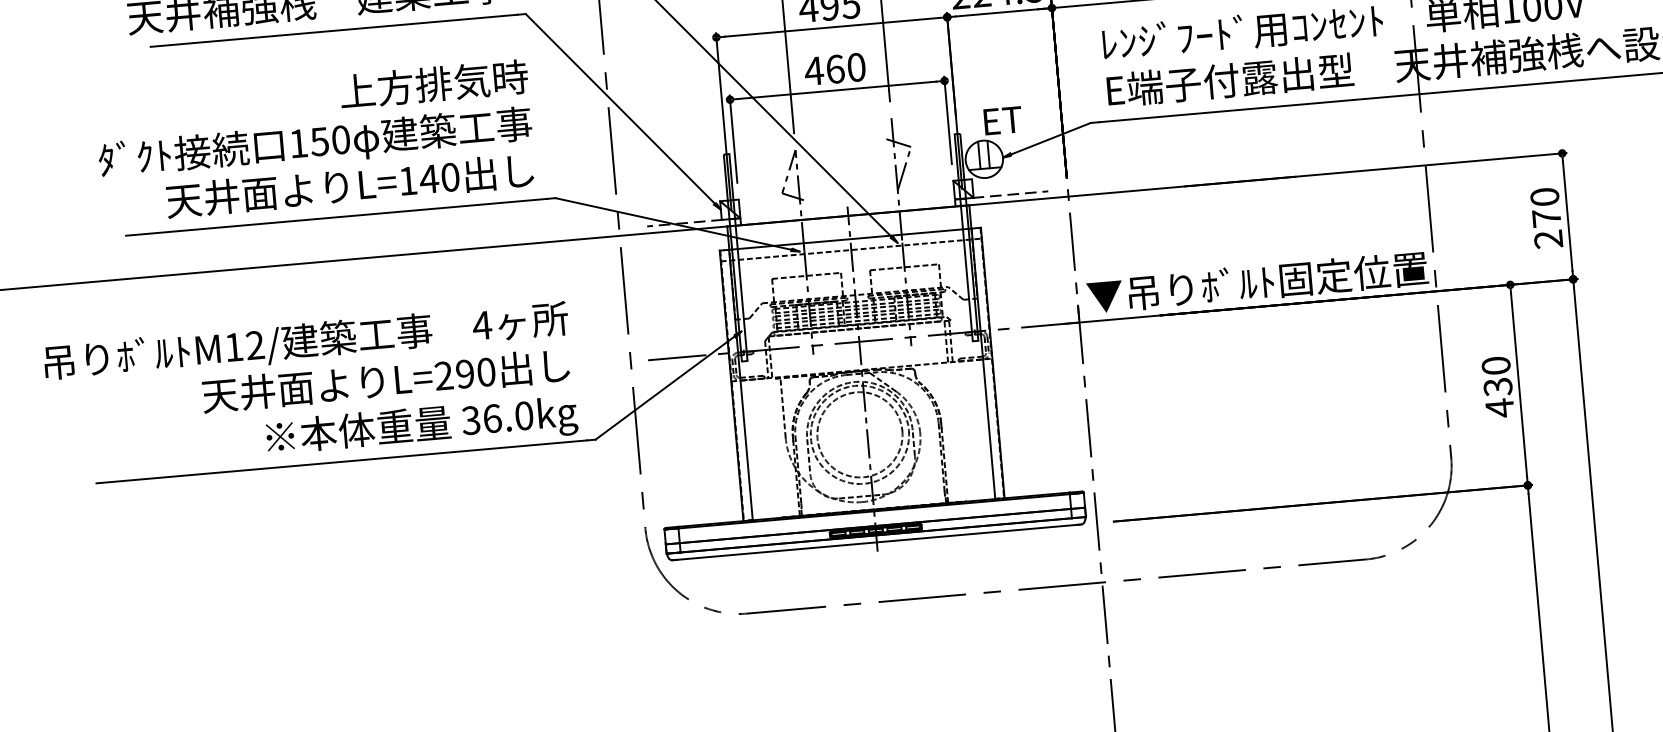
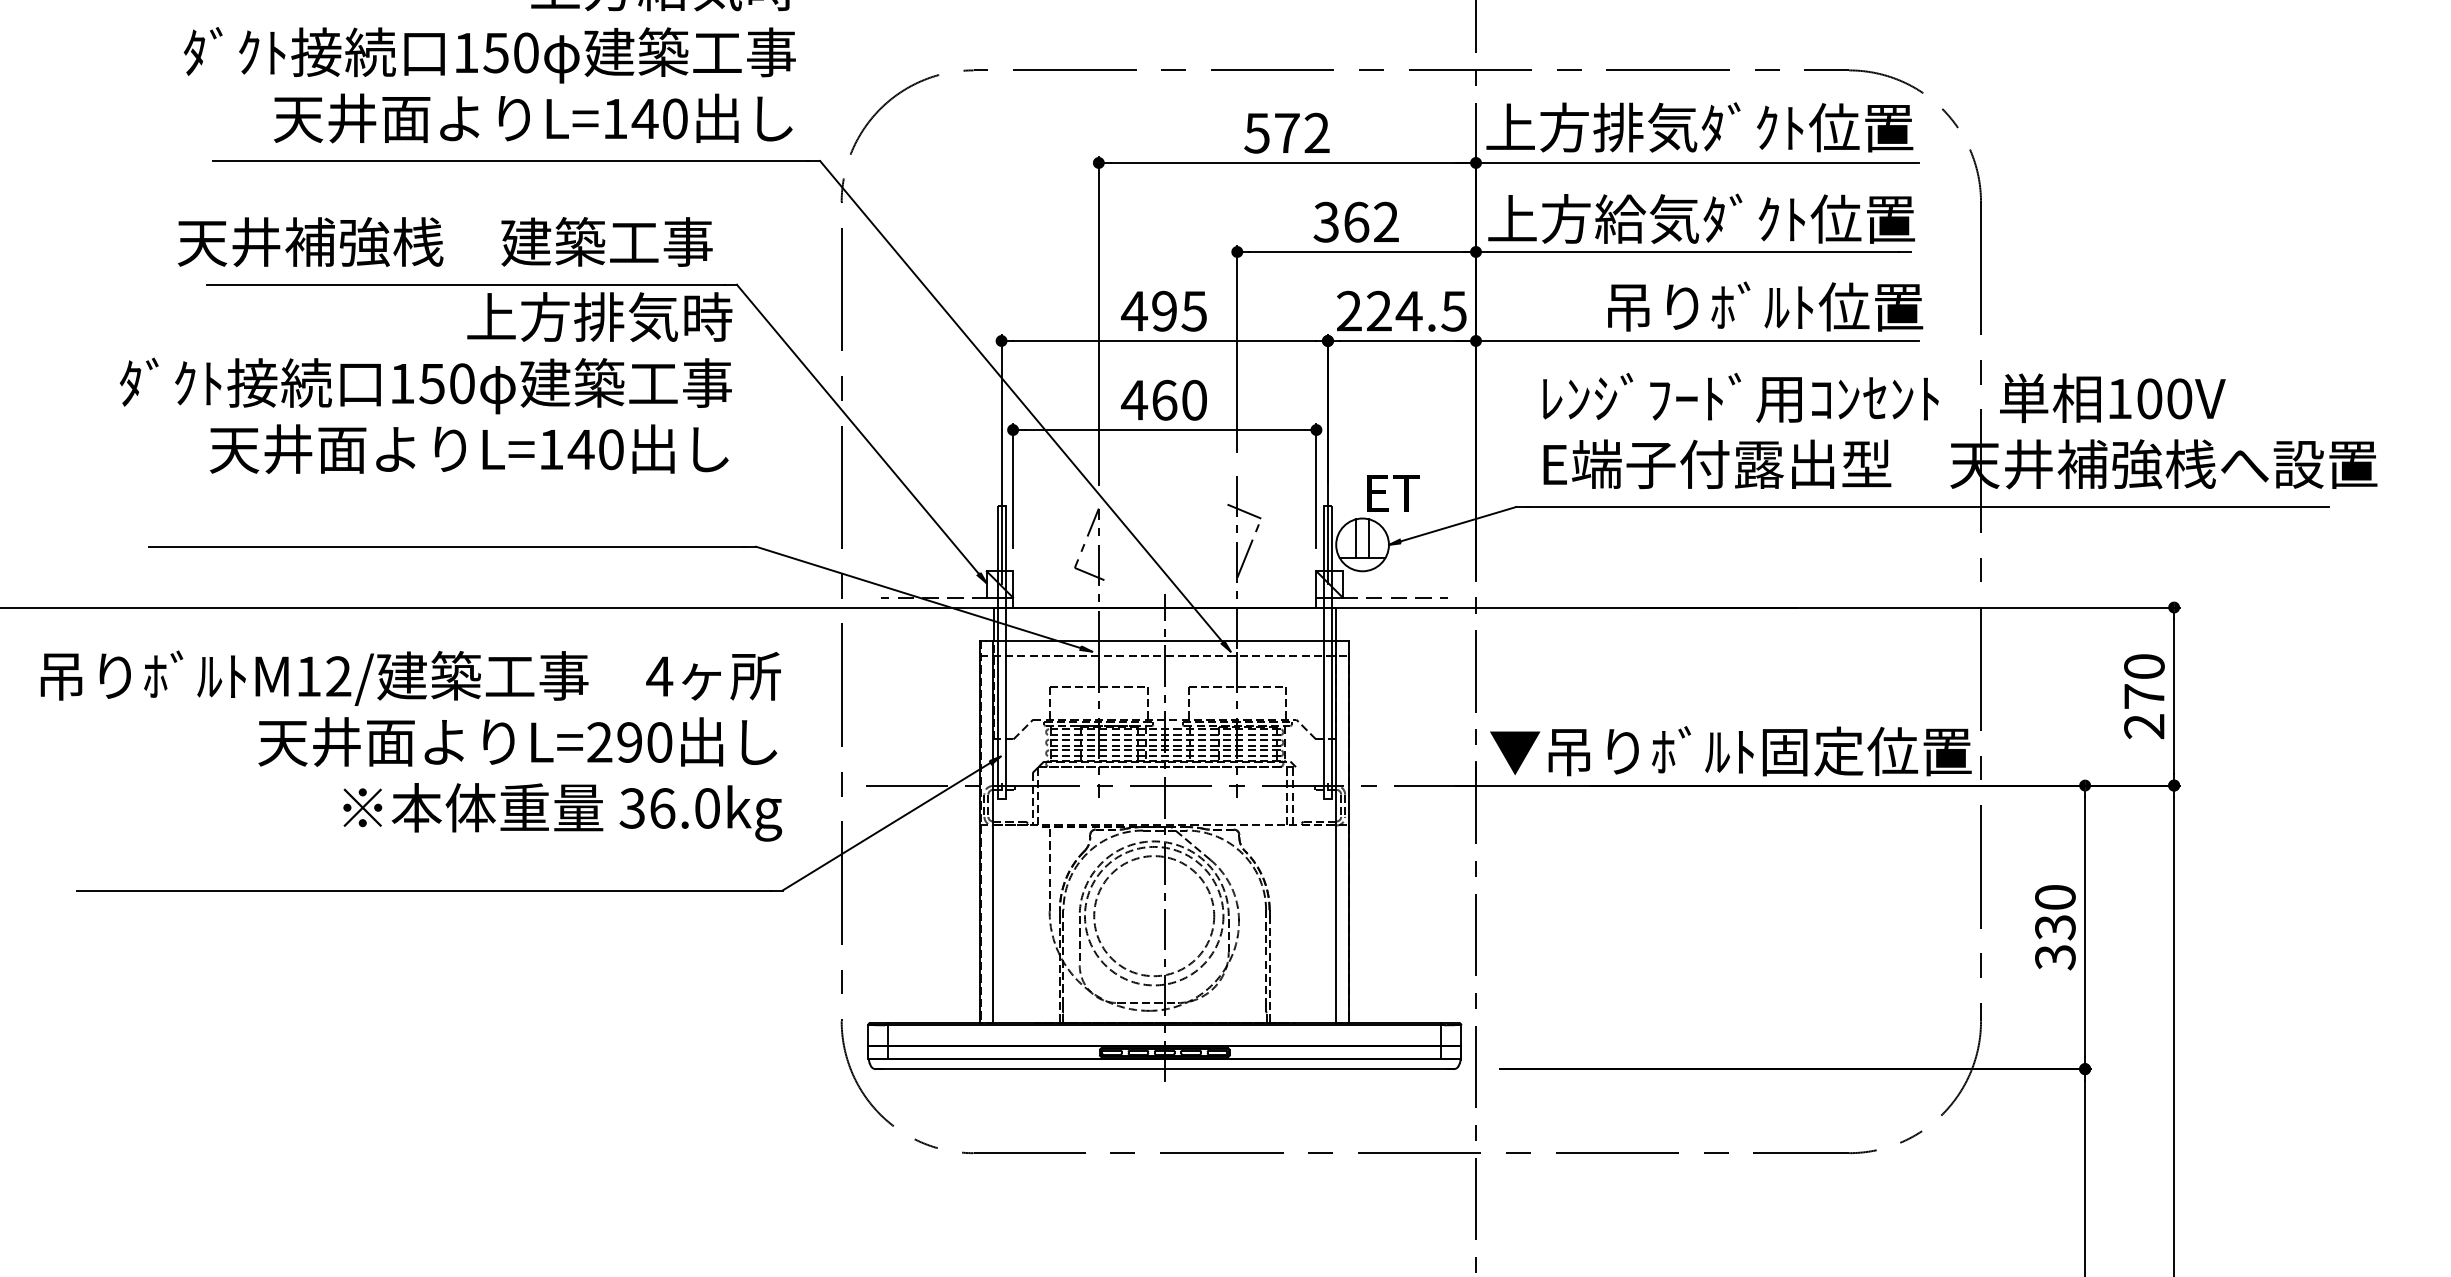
text: (315, 142) -> (426, 383), moved
text: (310, 389) -> (411, 745), moved
text: (1499, 408) -> (2055, 957), 430 -> 330

